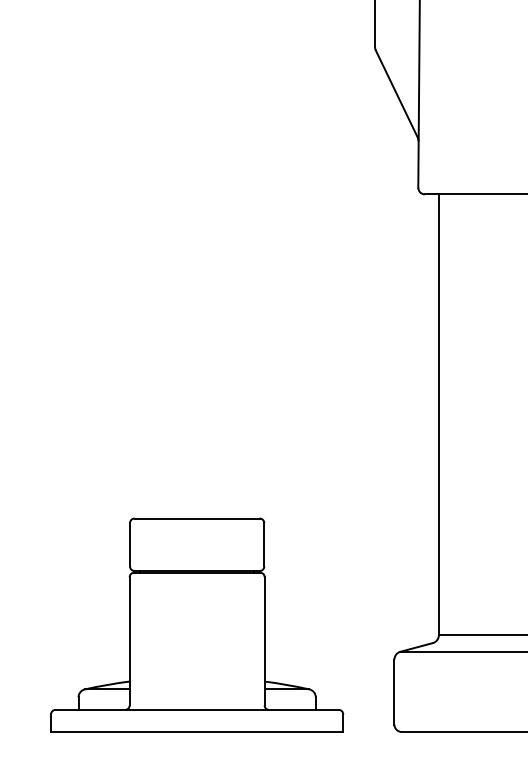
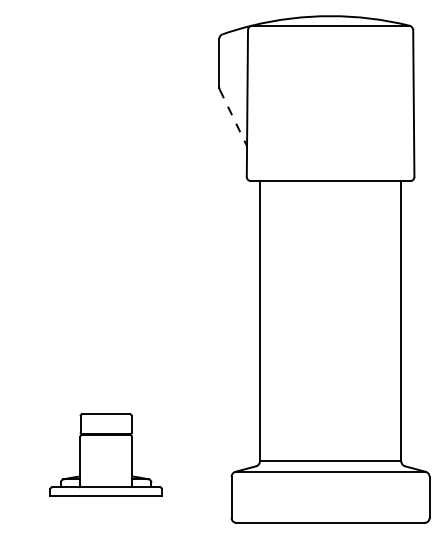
line: (397, 94) -> (233, 117), solid -> dashed
part: (195, 624) -> (105, 454), size x0.6

